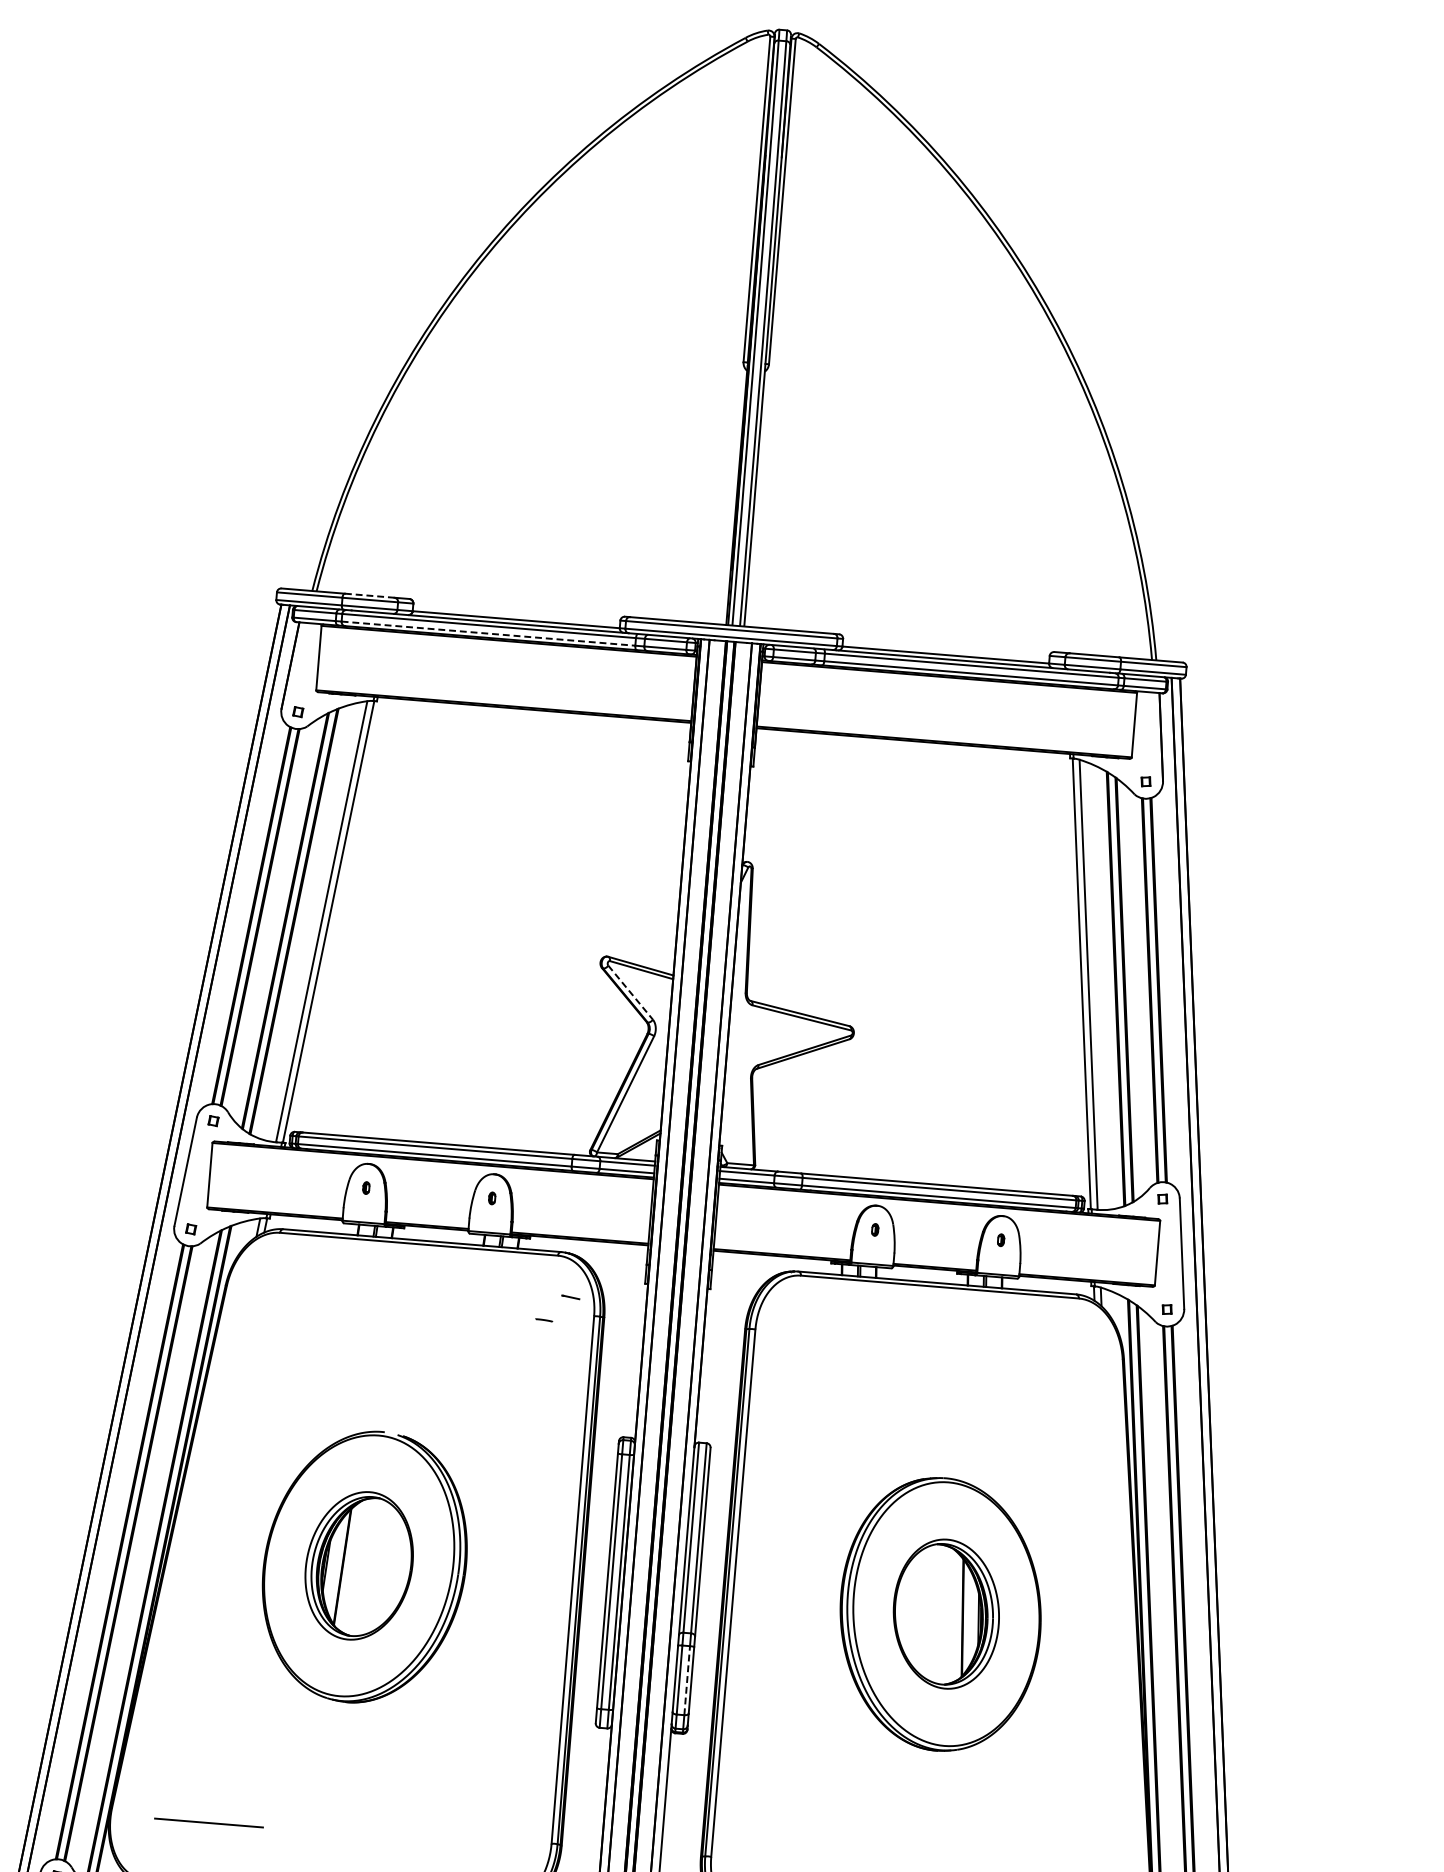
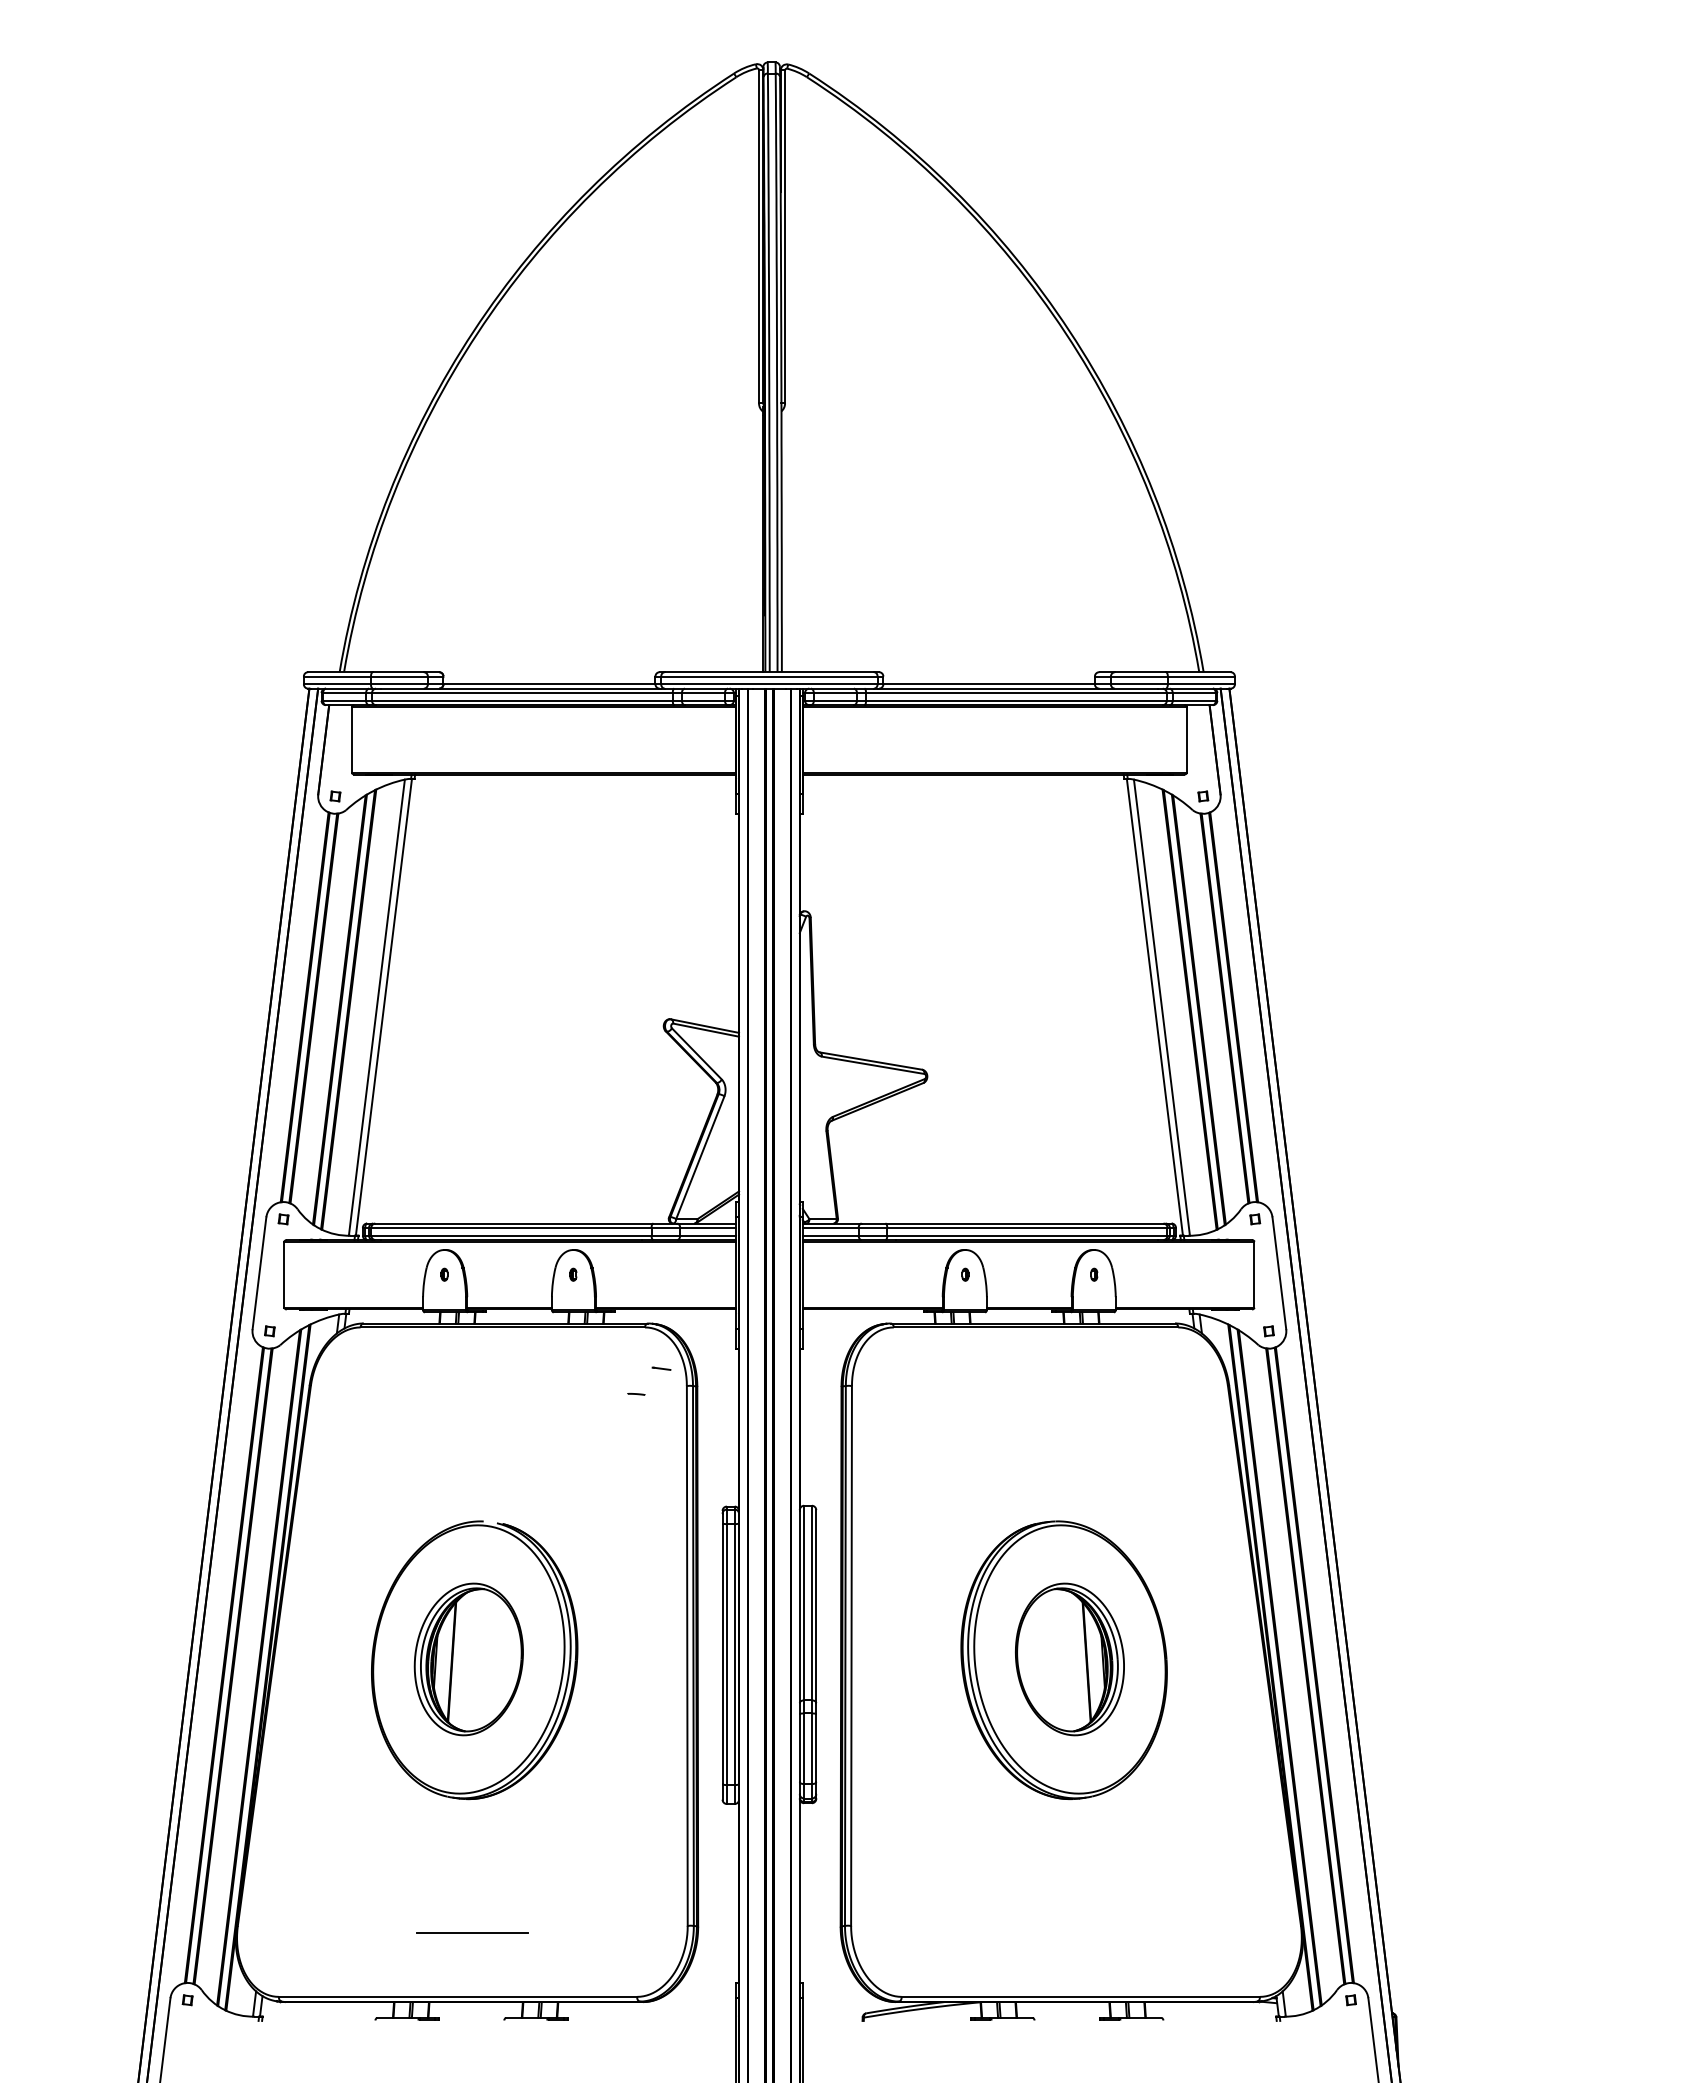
line: (369, 596) -> (398, 672), dashed -> solid
line: (488, 633) -> (522, 700), dashed -> solid
line: (630, 992) -> (696, 1053), dashed -> solid
line: (686, 1680) -> (811, 1748), dashed -> solid
line: (208, 1822) -> (472, 1932), moved

